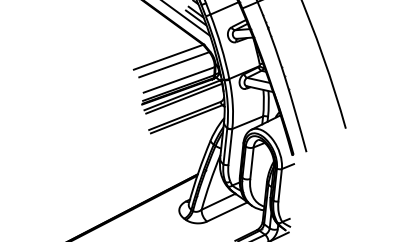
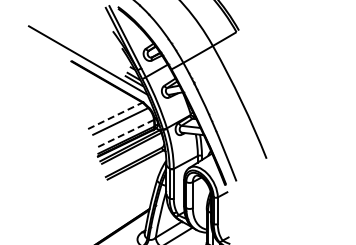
line: (168, 56) -> (115, 115), solid -> dashed
line: (179, 80) -> (126, 133), solid -> dashed

